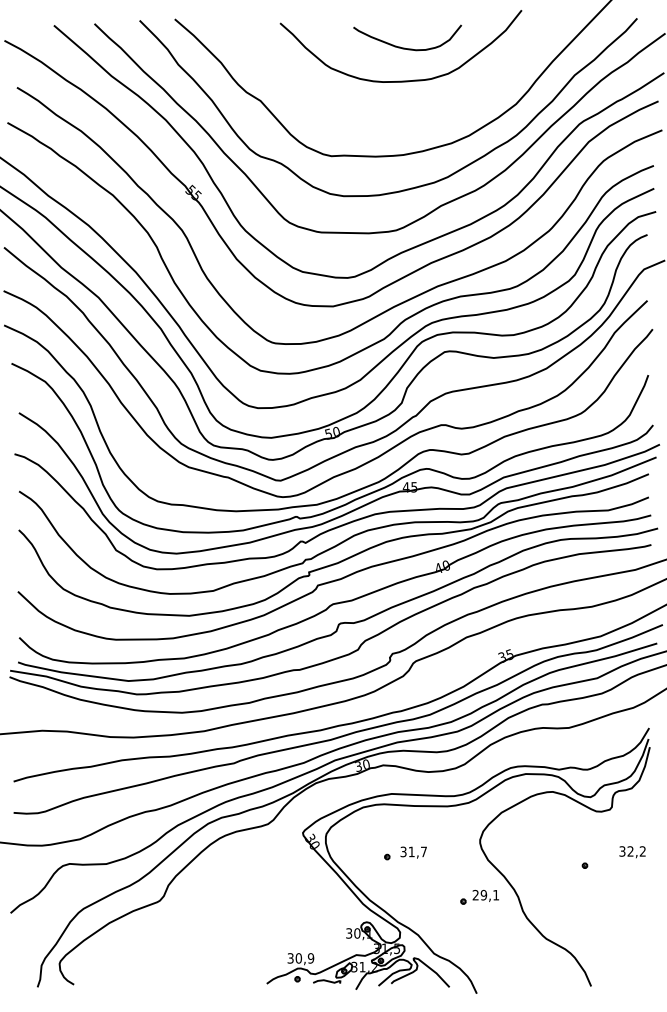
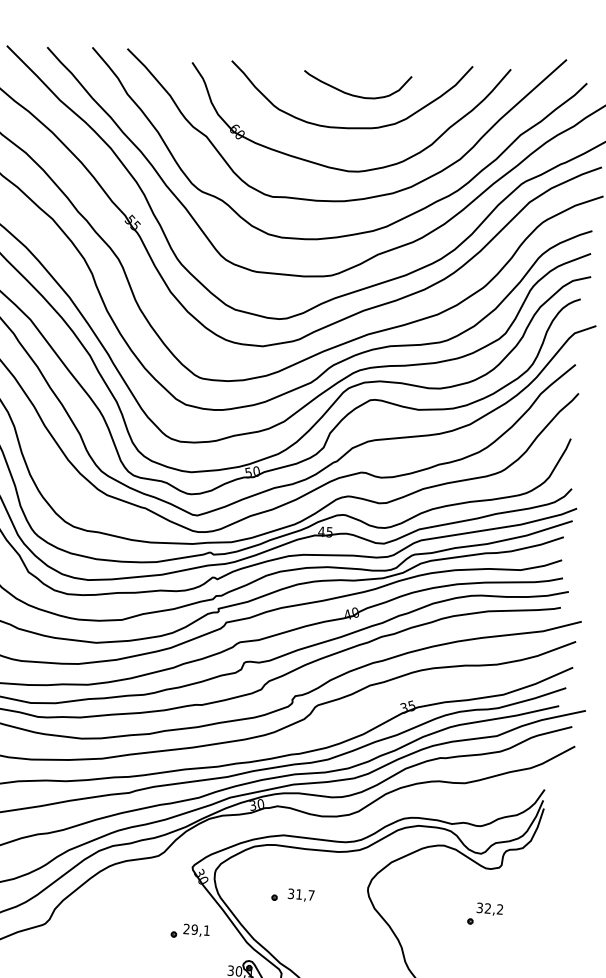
part: (396, 122) -> (339, 168), added
text: (632, 852) -> (489, 909), moved
part: (479, 897) -> (190, 931), moved

